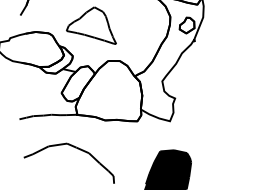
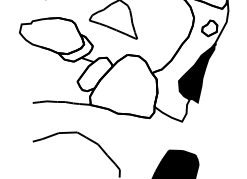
fill: (178, 71) -> (196, 73), added

